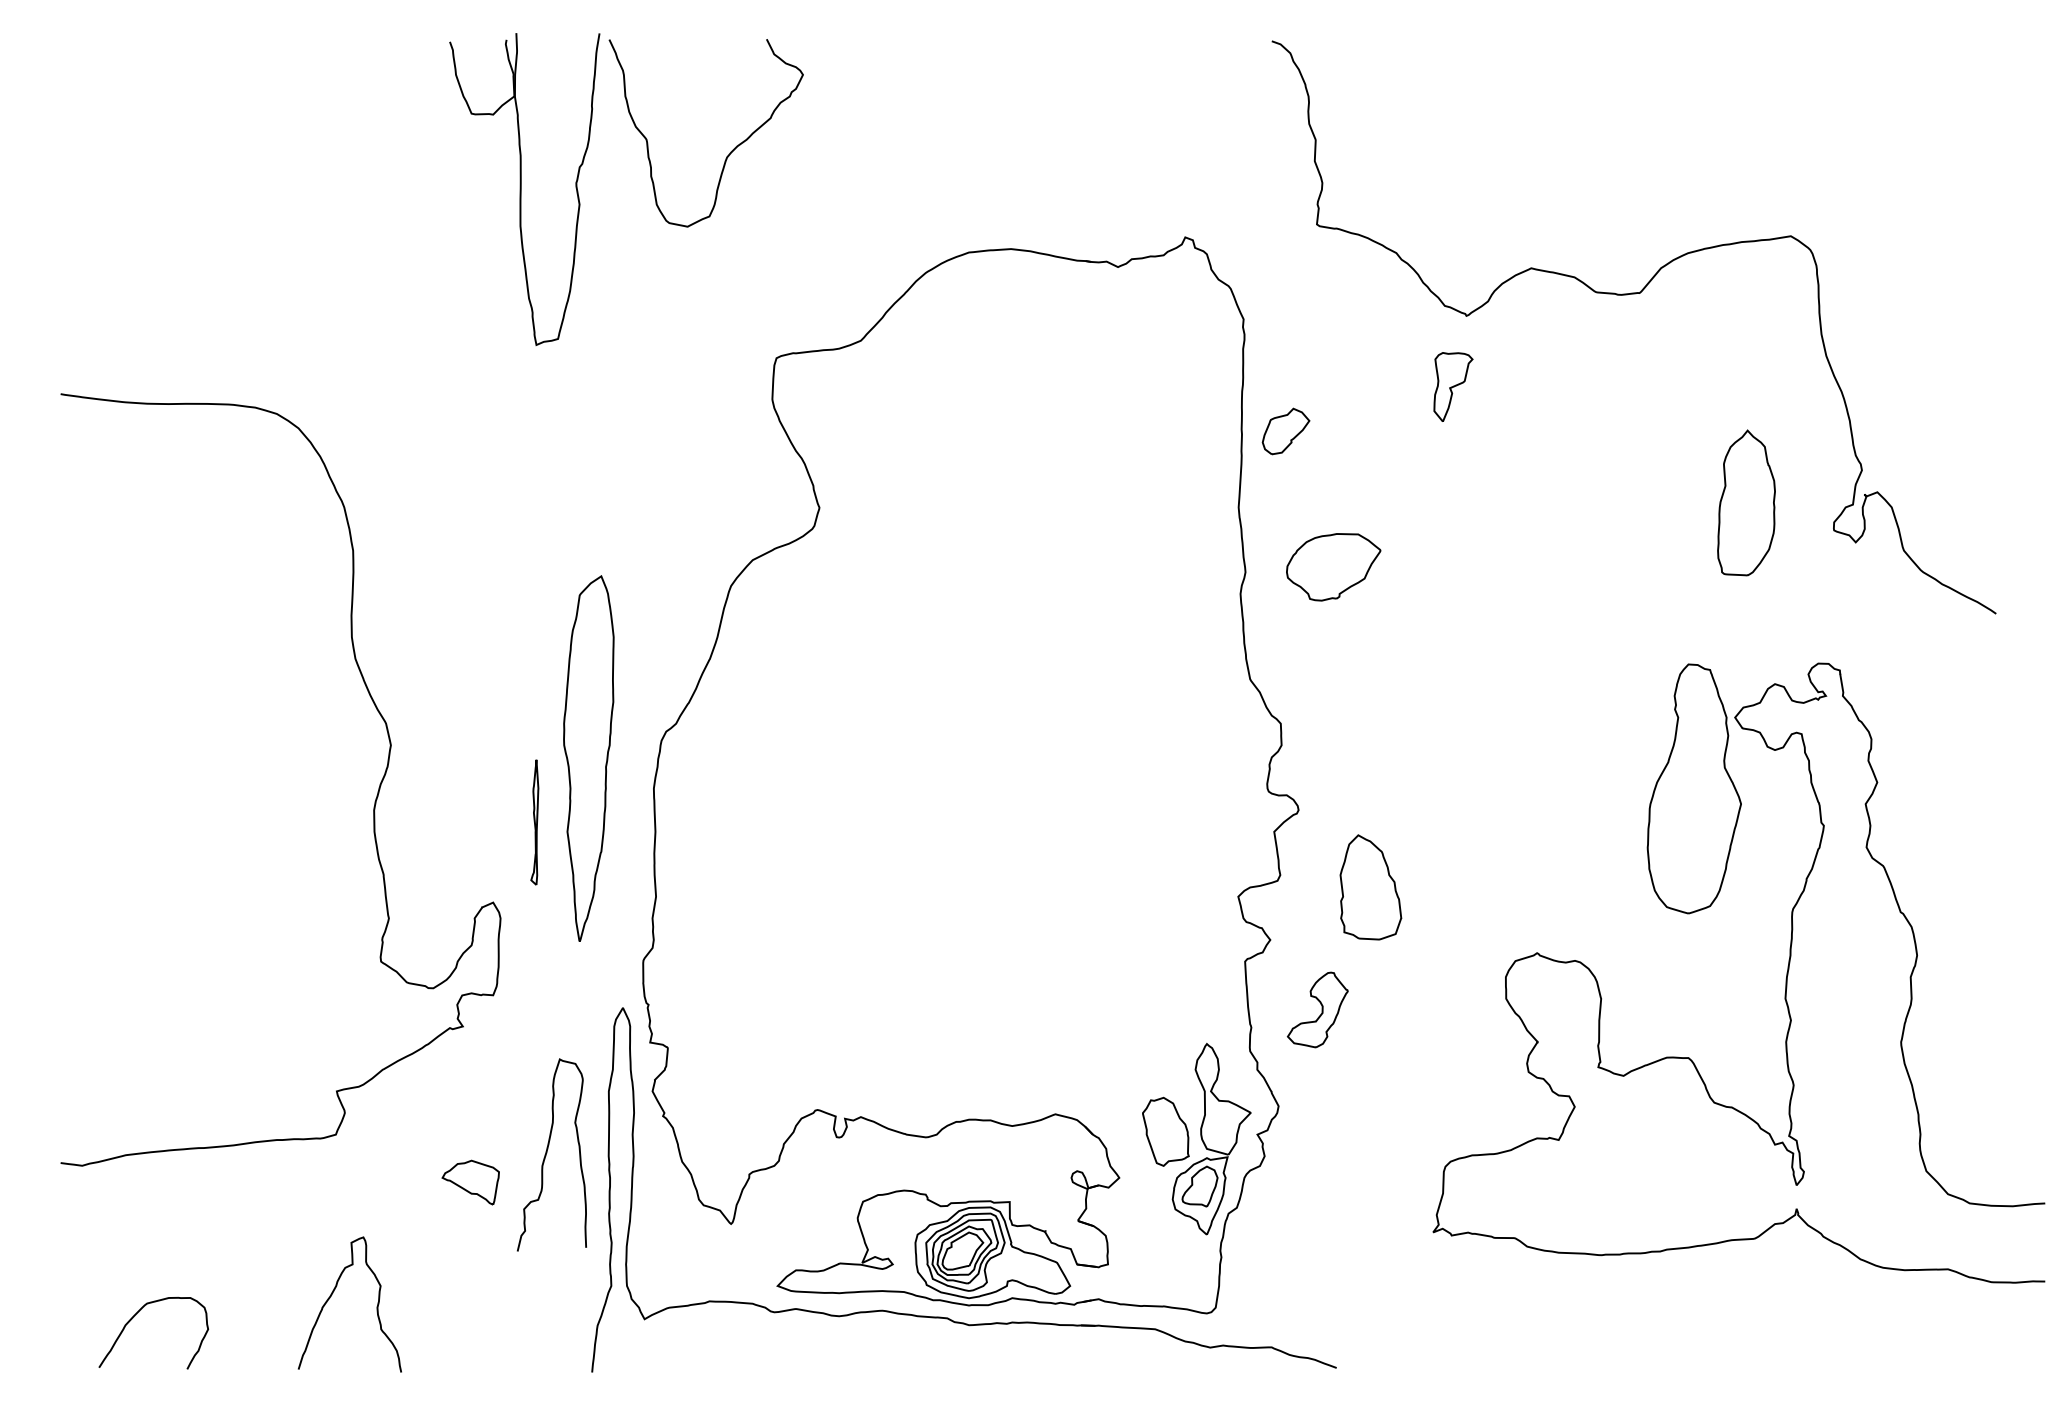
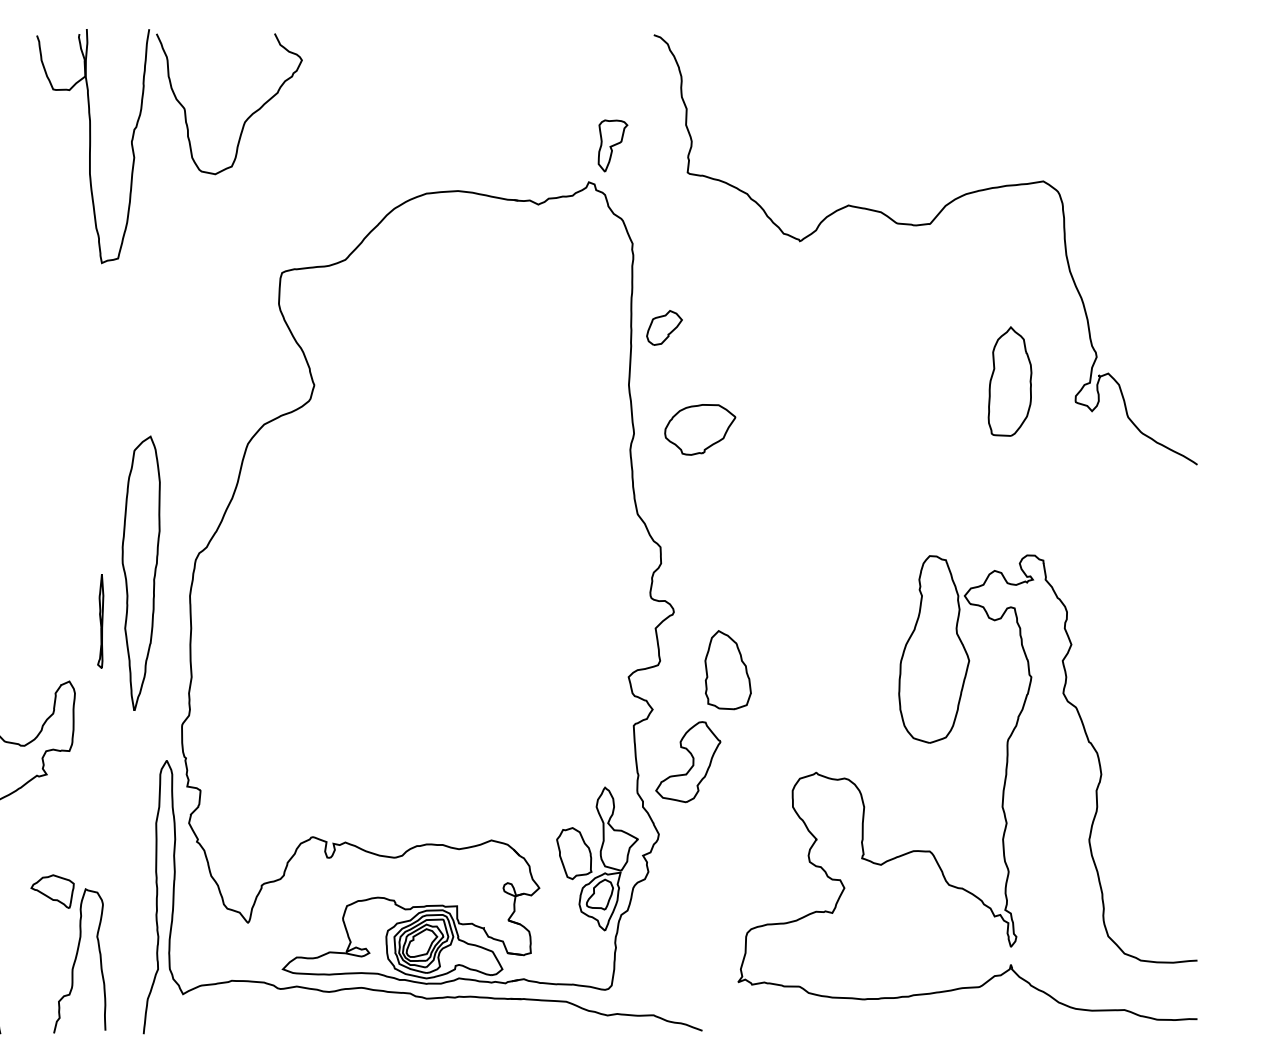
part: (1453, 386) -> (613, 145), moved
part: (1785, 979) -> (1002, 792), moved
part: (1317, 1009) -> (688, 761), size x1.43
curve: (547, 1153) -> (76, 959), moved

